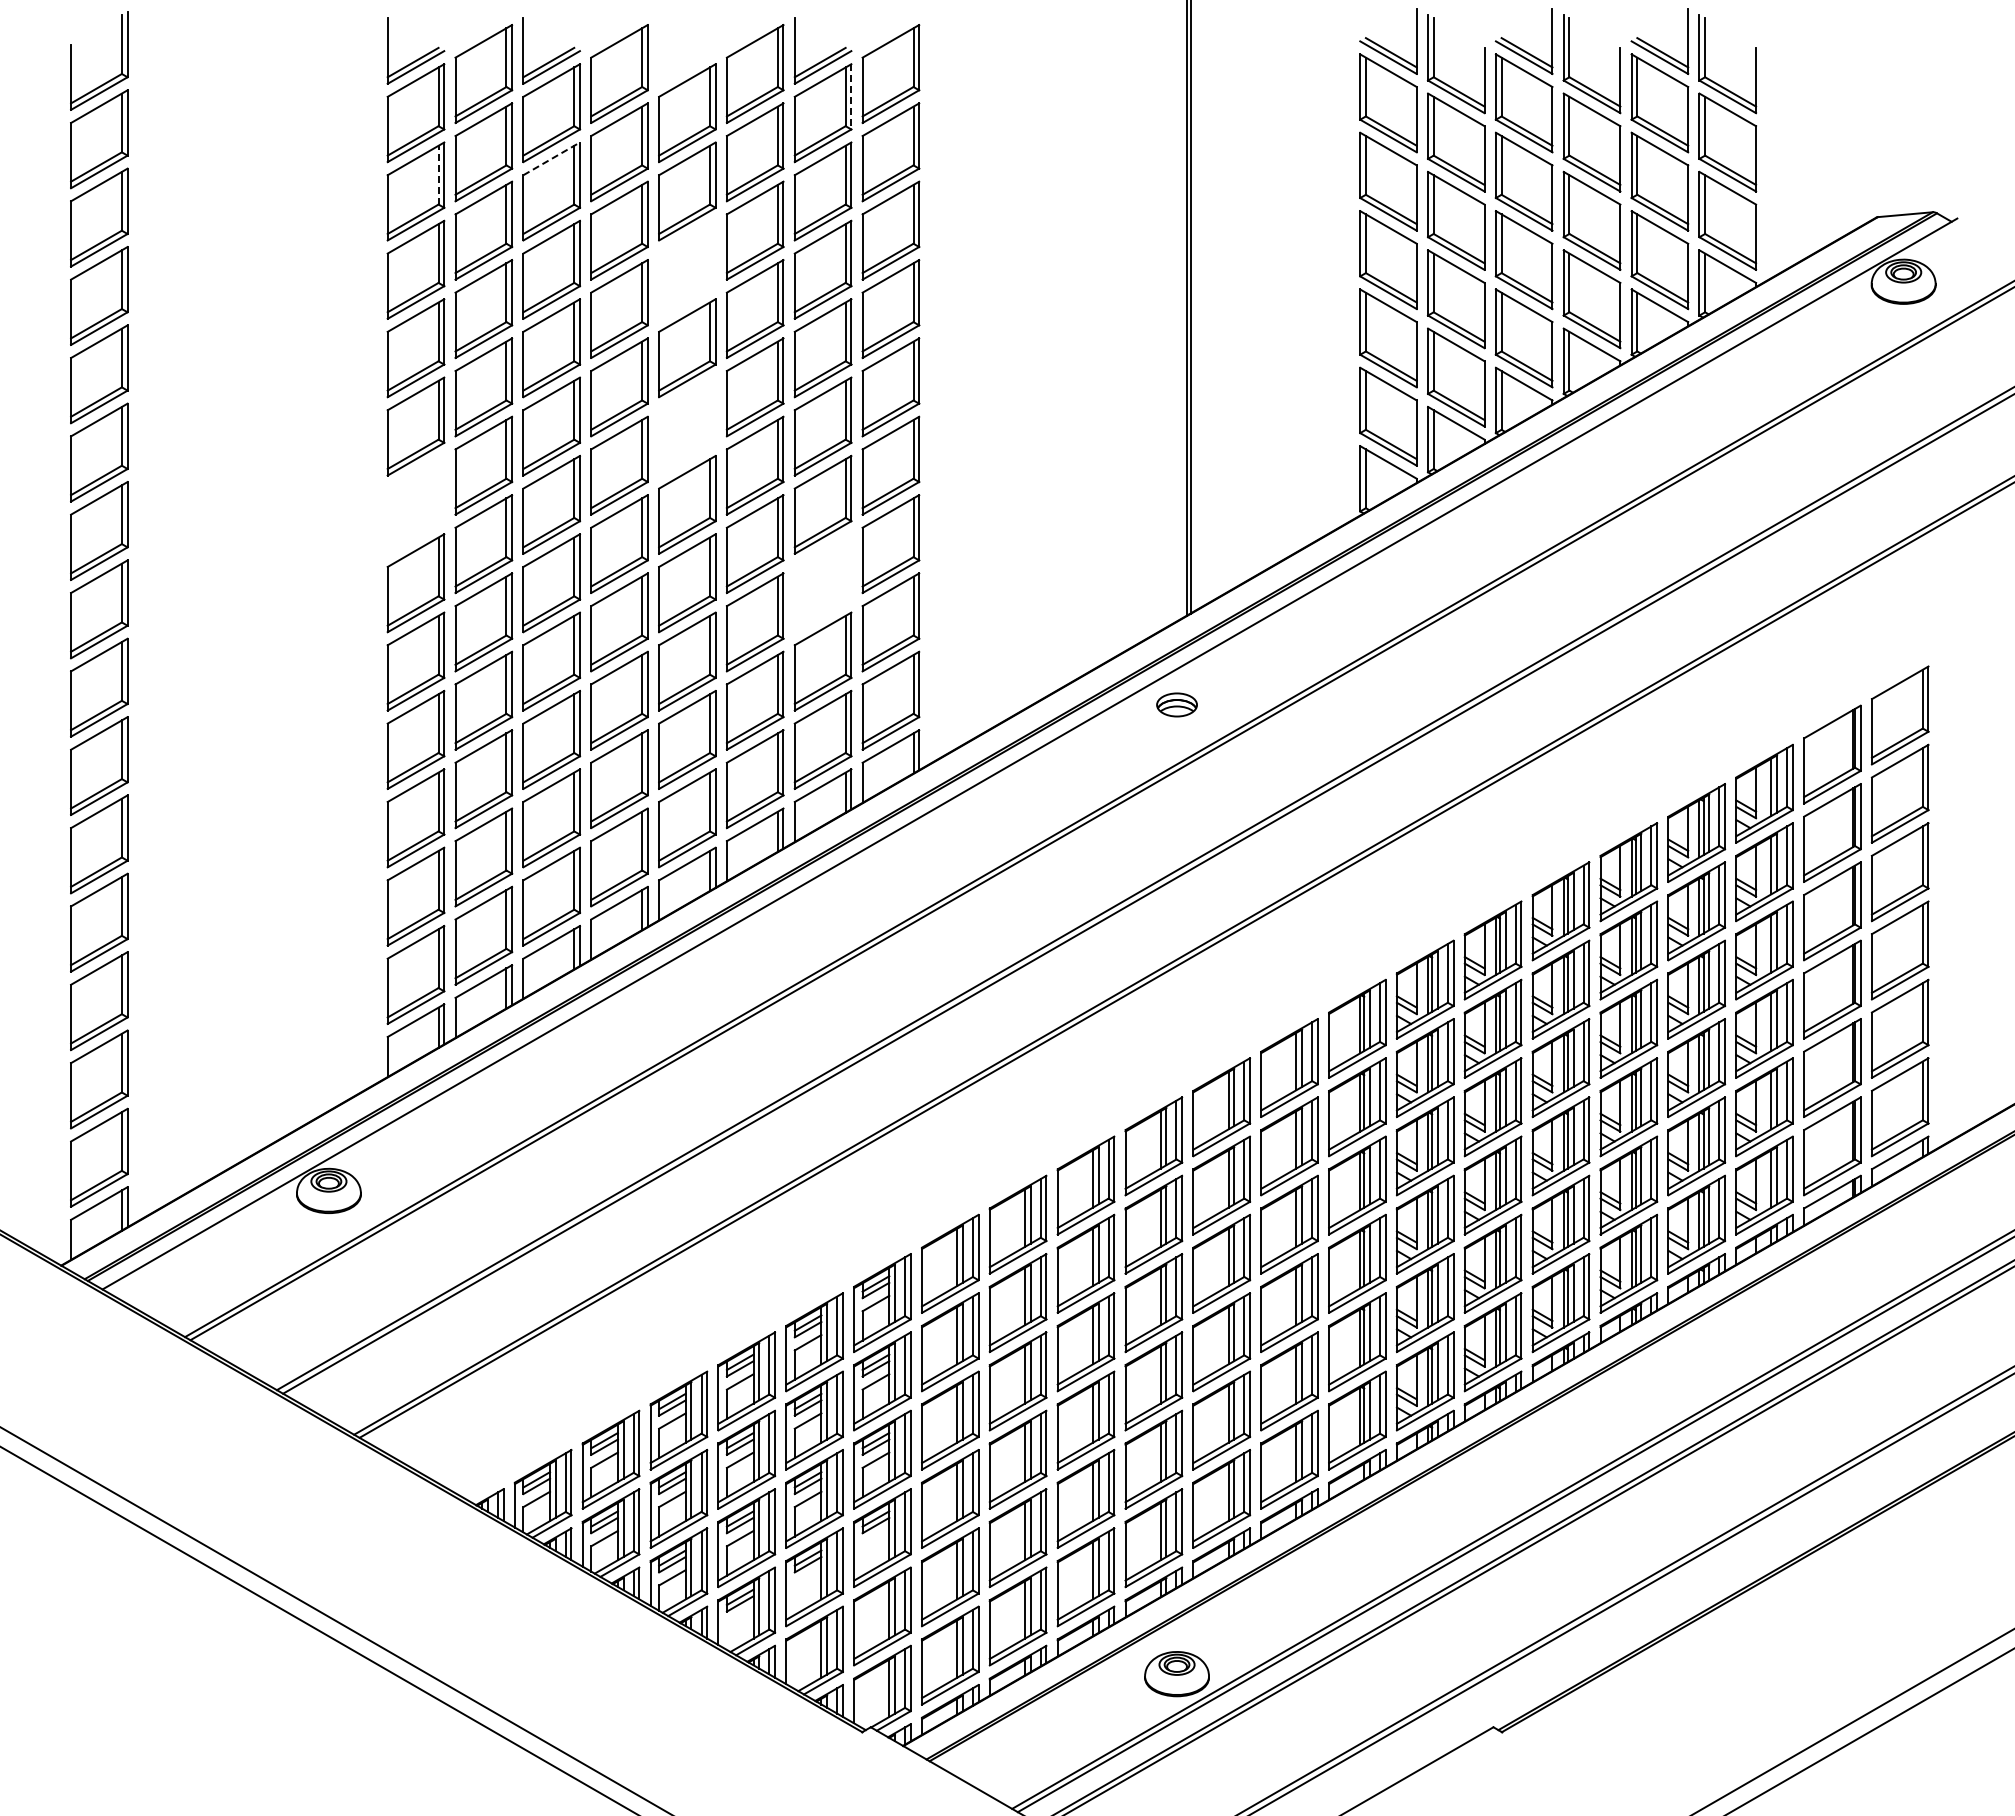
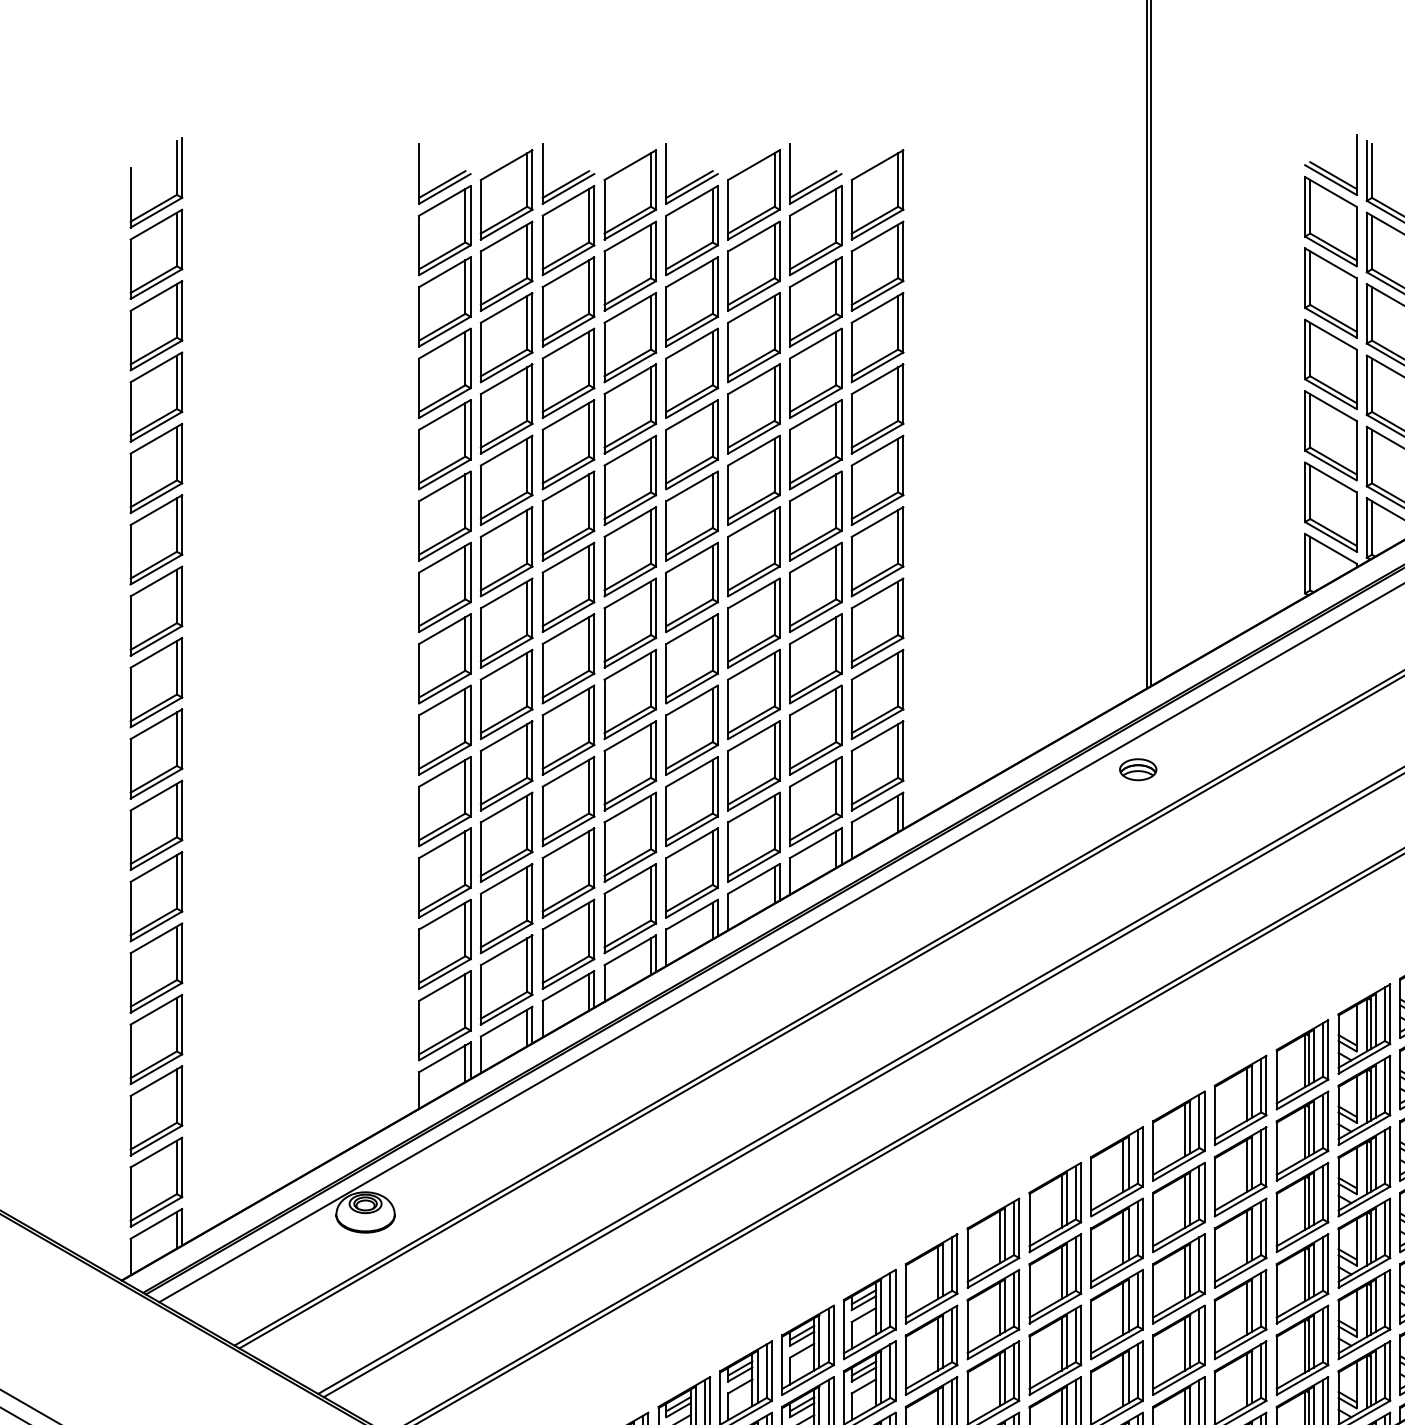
part: (692, 56) -> (696, 178), added
line: (851, 96) -> (841, 215), dashed -> solid
line: (551, 158) -> (568, 271), dashed -> solid
line: (438, 174) -> (465, 286), dashed -> solid
part: (687, 269) -> (692, 373), added
part: (687, 426) -> (692, 516), added
part: (415, 504) -> (444, 587), added
part: (822, 583) -> (815, 659), added

